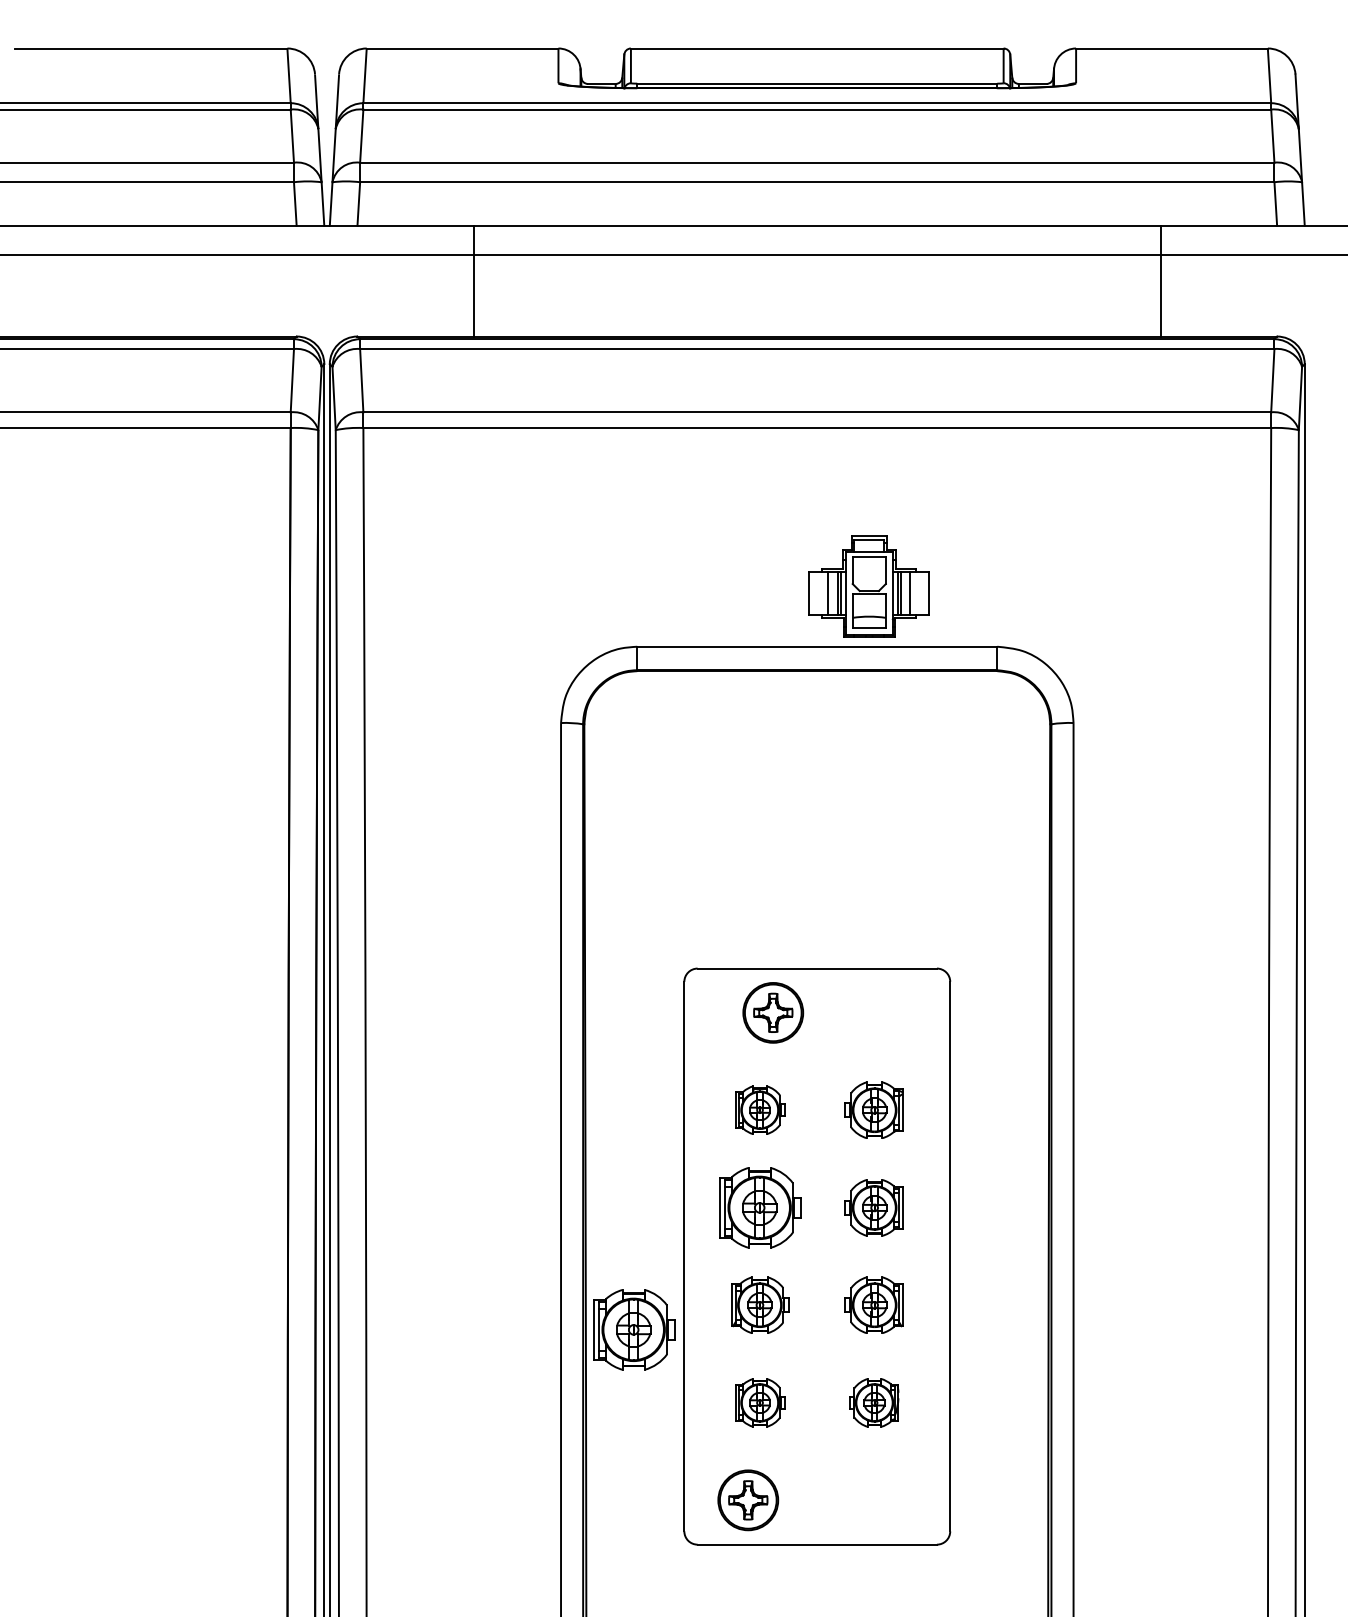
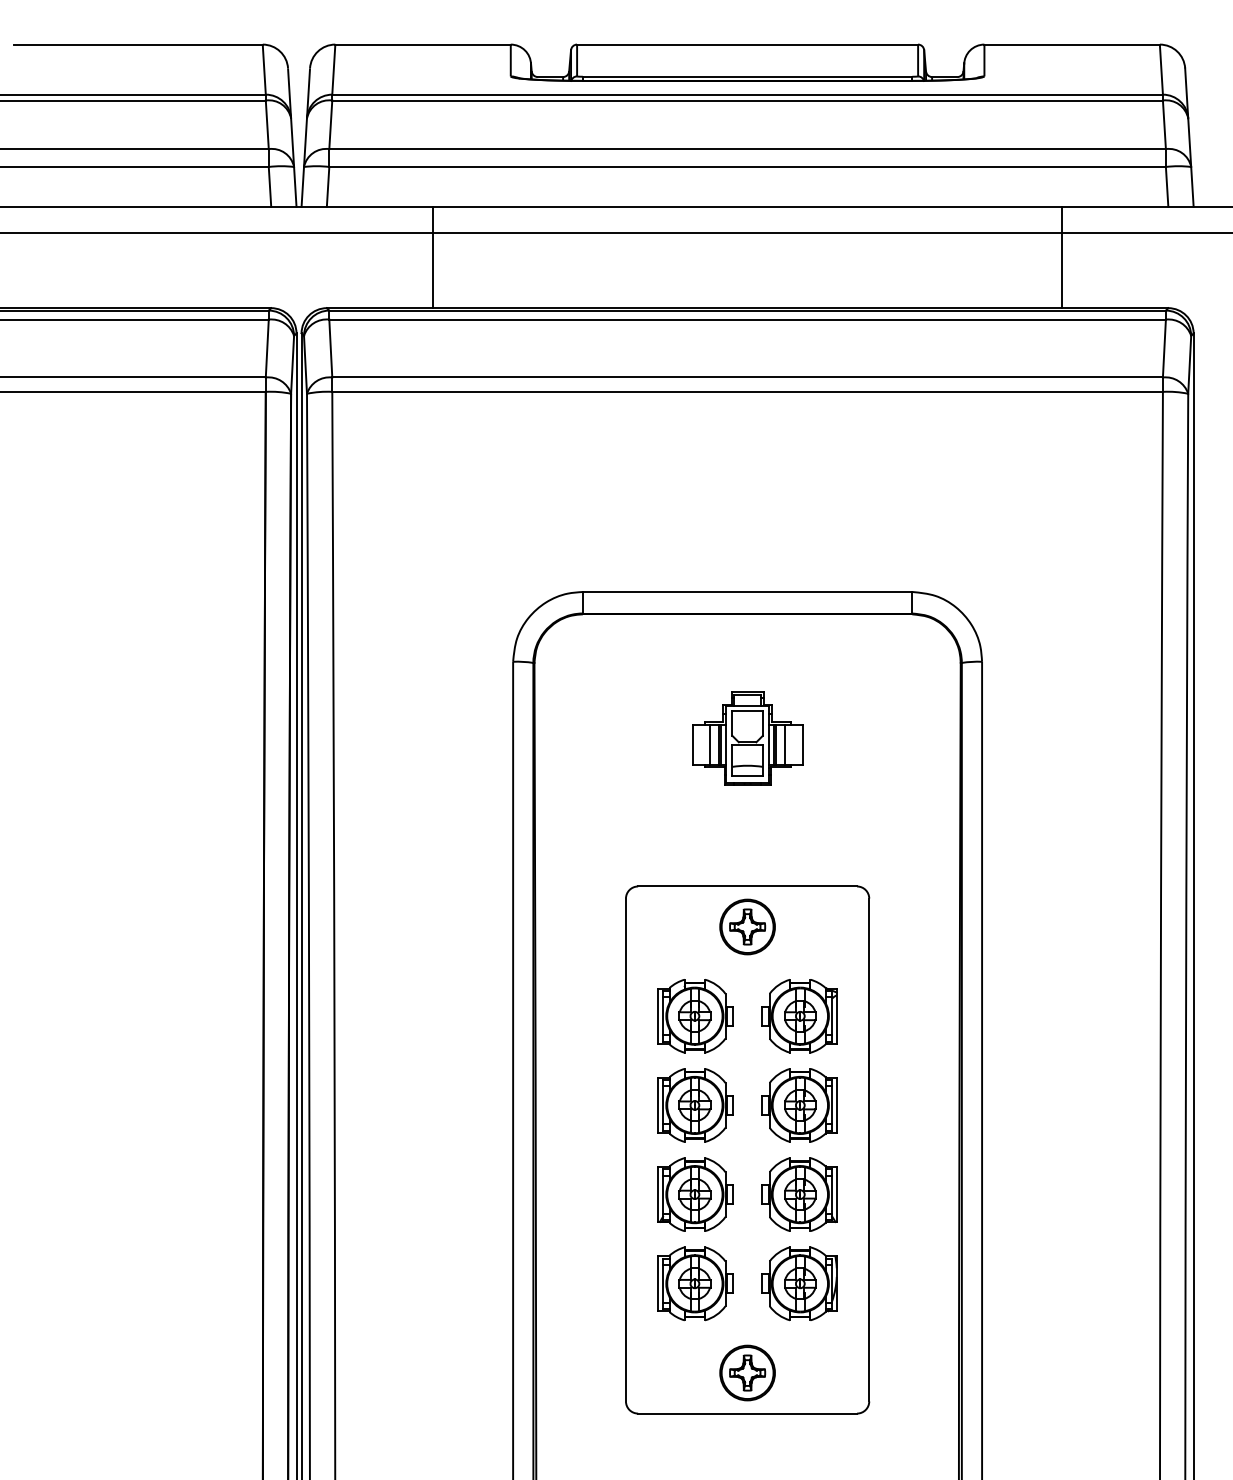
part: (868, 586) -> (746, 738), moved
part: (773, 1012) -> (747, 926), moved
part: (760, 1109) -> (695, 1015), size x1.67
part: (873, 1109) -> (799, 1015), size x1.43
part: (873, 1207) -> (799, 1105), size x1.43
part: (760, 1304) -> (695, 1193), size x1.43
part: (873, 1304) -> (799, 1193), size x1.43
part: (634, 1329) -> (580, 1216), removed
part: (760, 1402) -> (695, 1283), size x1.67
part: (873, 1402) -> (799, 1283), size x1.67
part: (748, 1500) -> (747, 1373), moved

